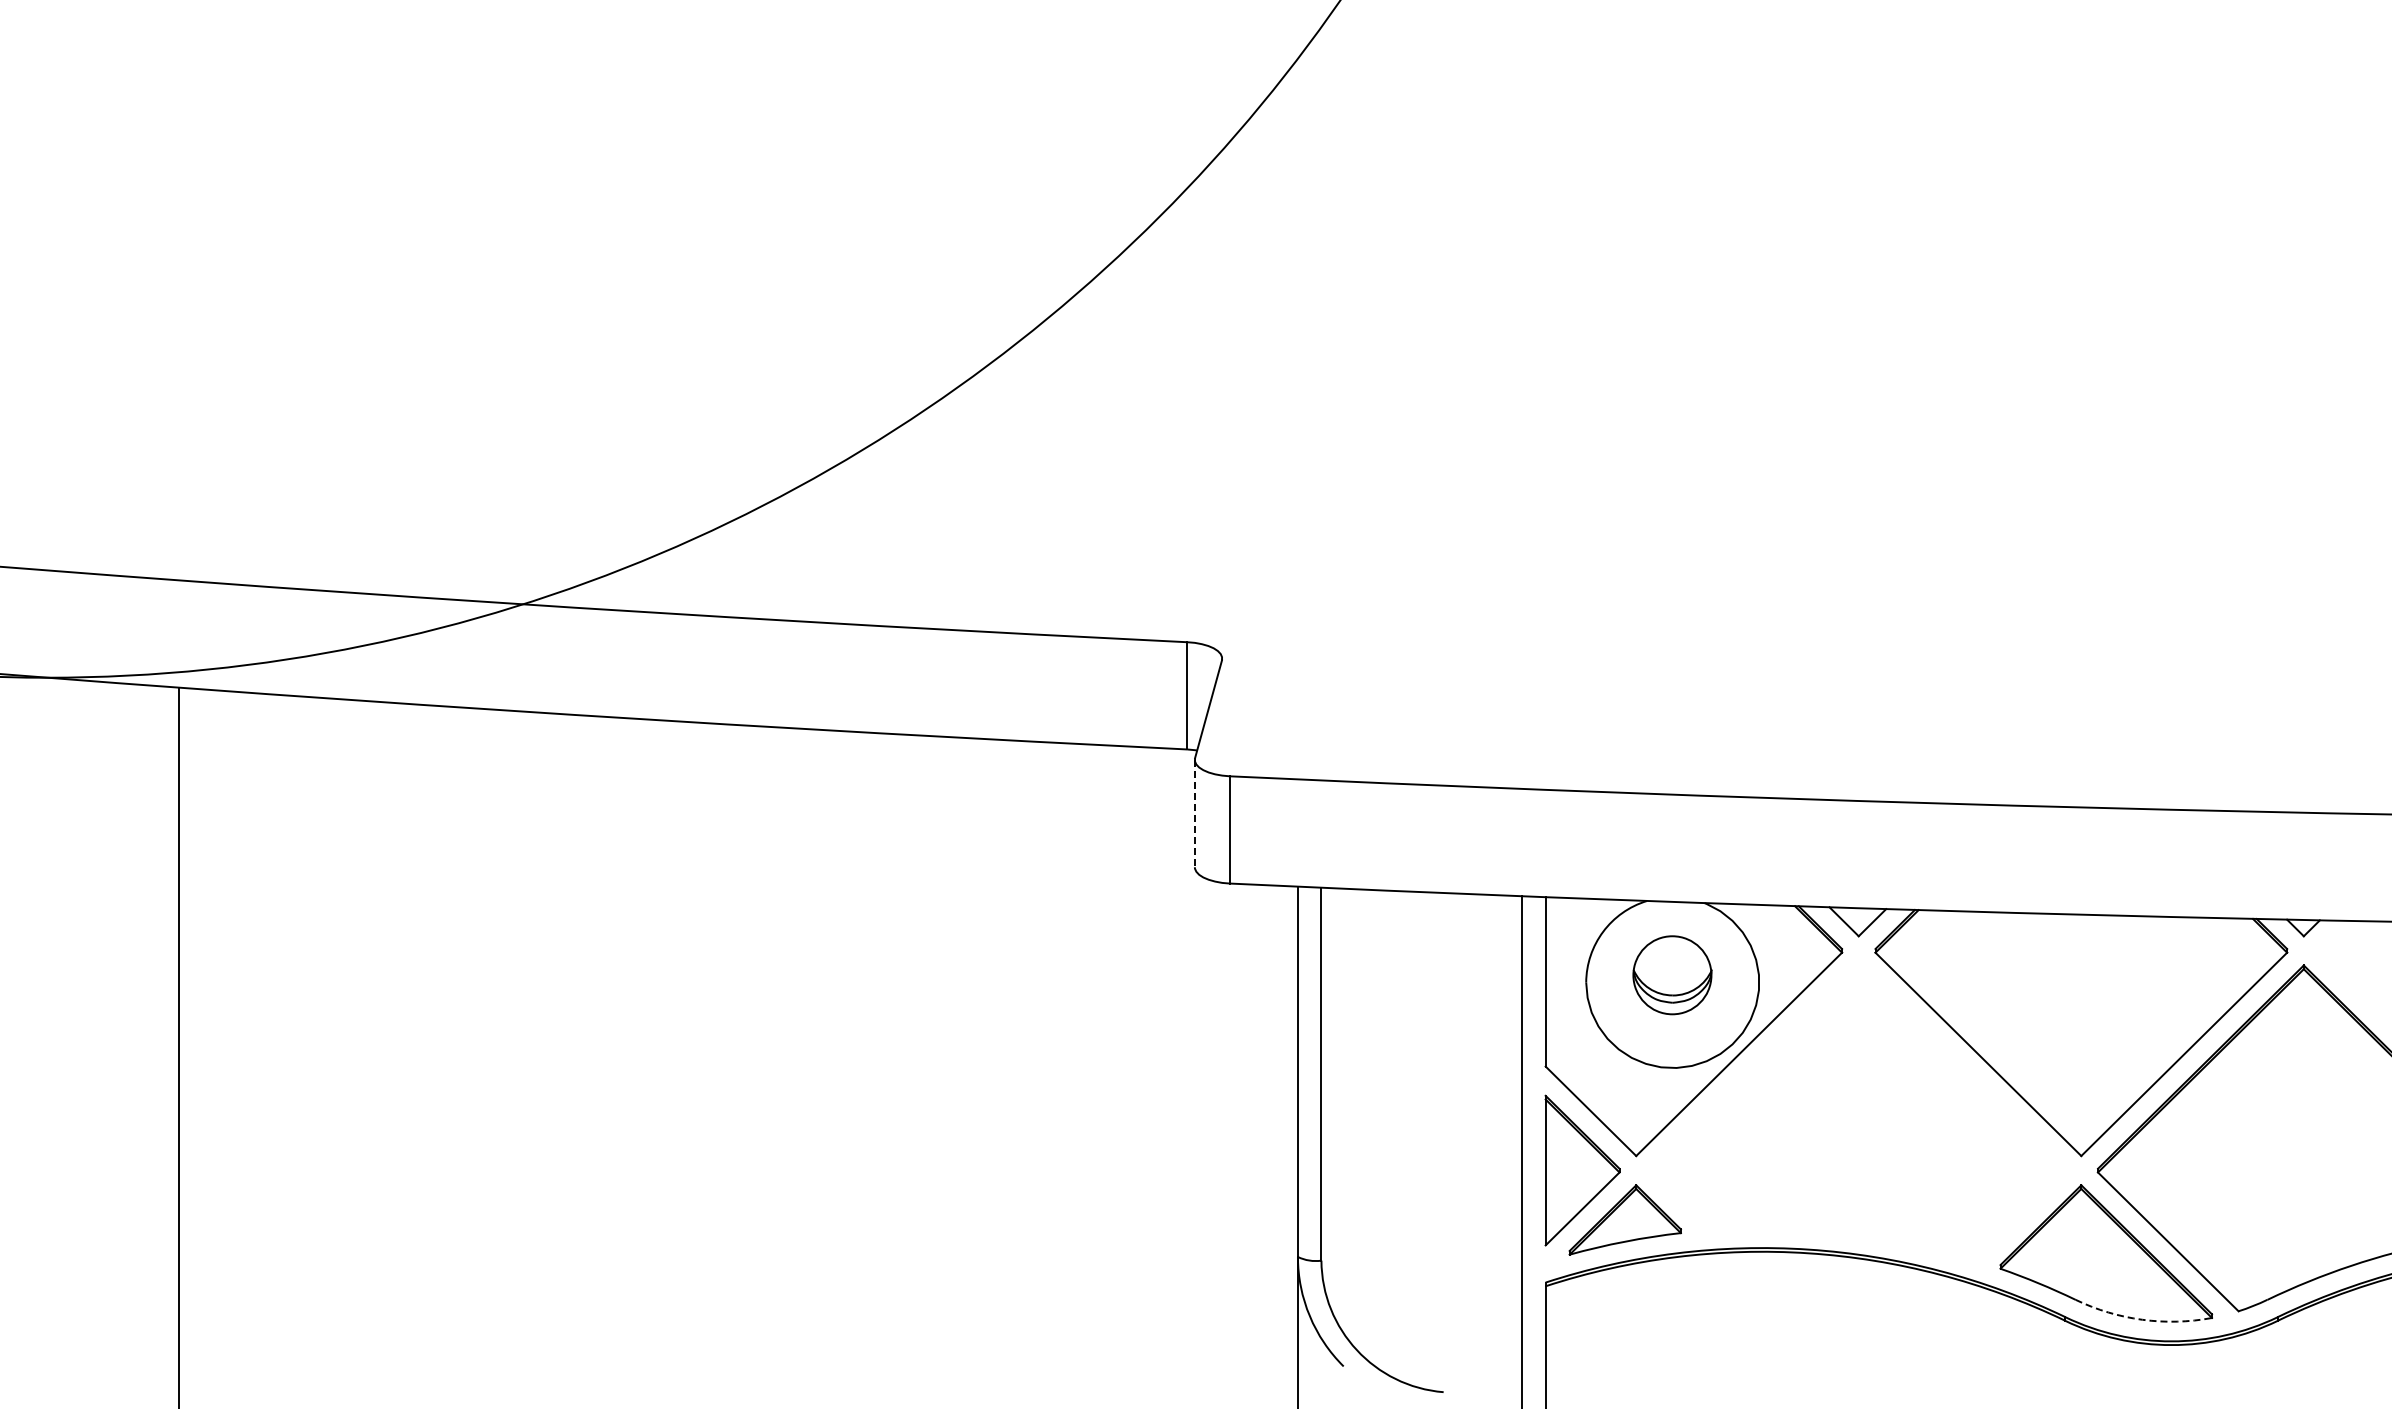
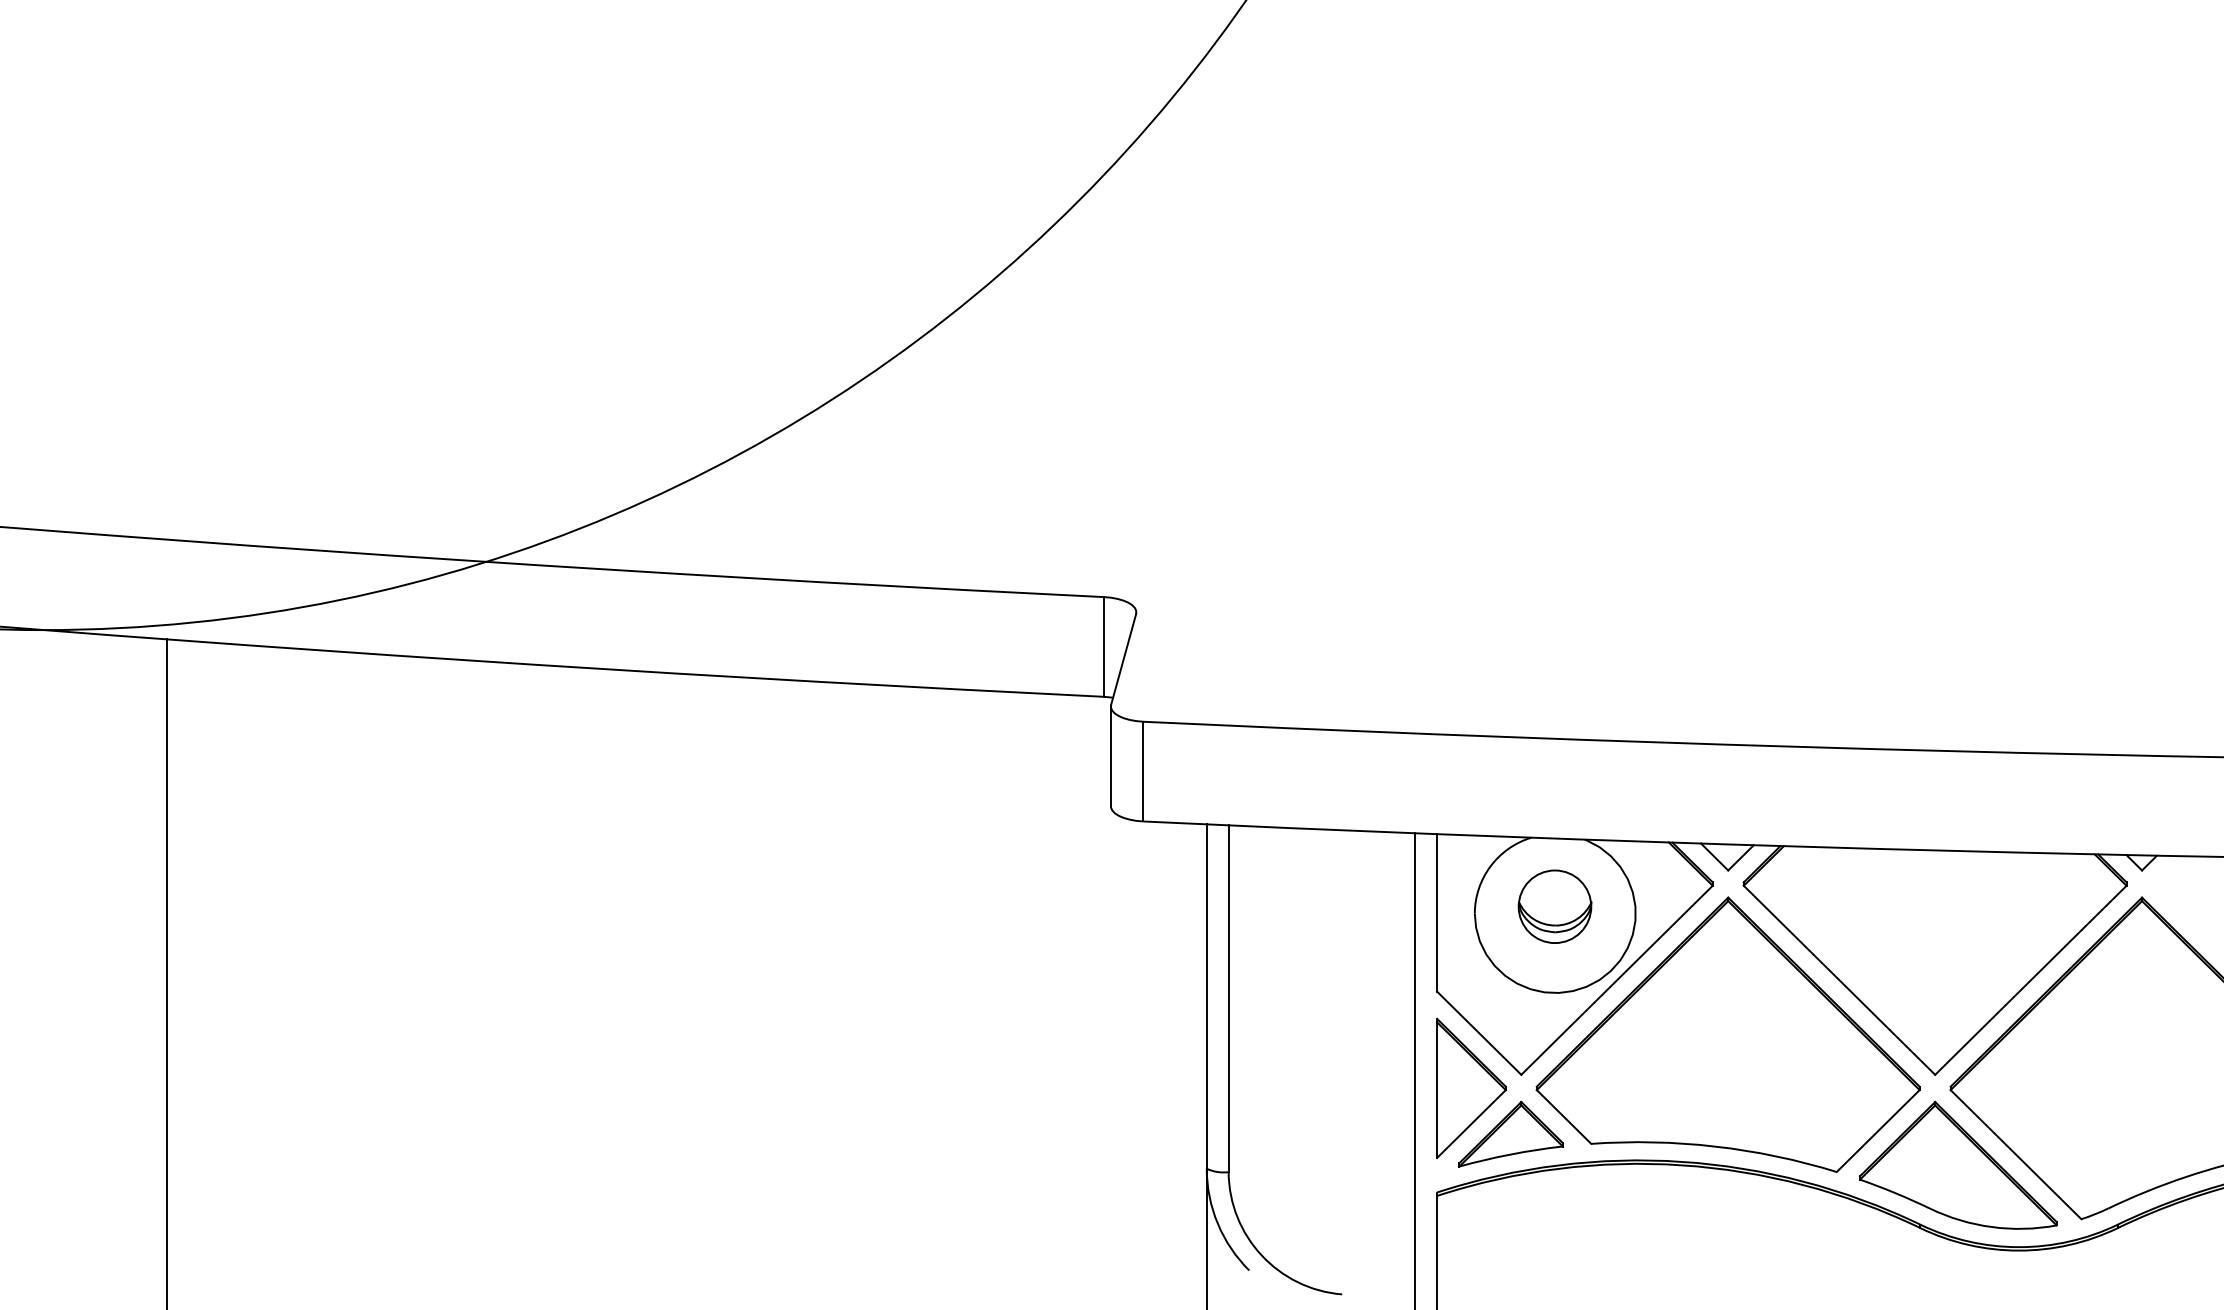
line: (1194, 813) -> (1110, 756), dashed -> solid
part: (1858, 1112) -> (1727, 1034), added
arc: (2142, 1319) -> (1992, 1226), dashed -> solid

